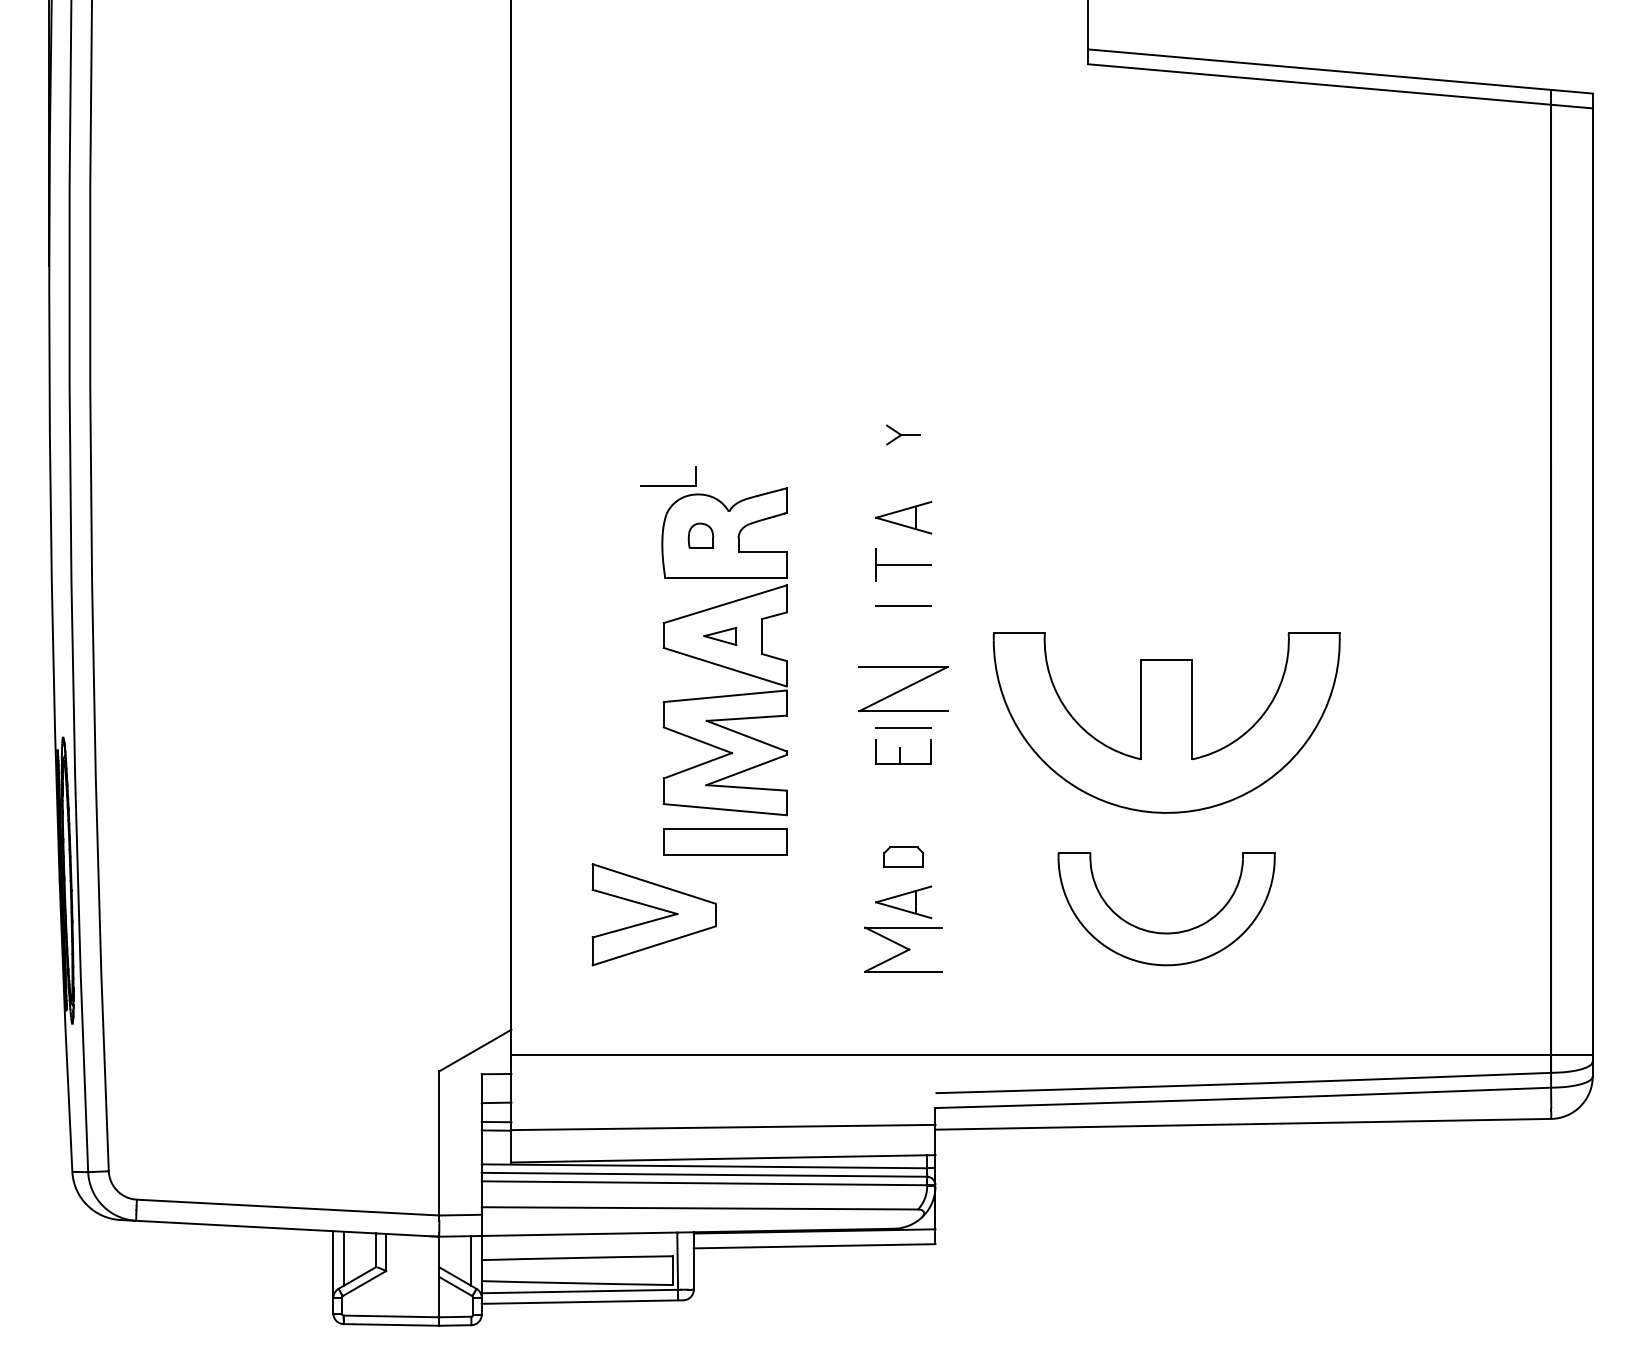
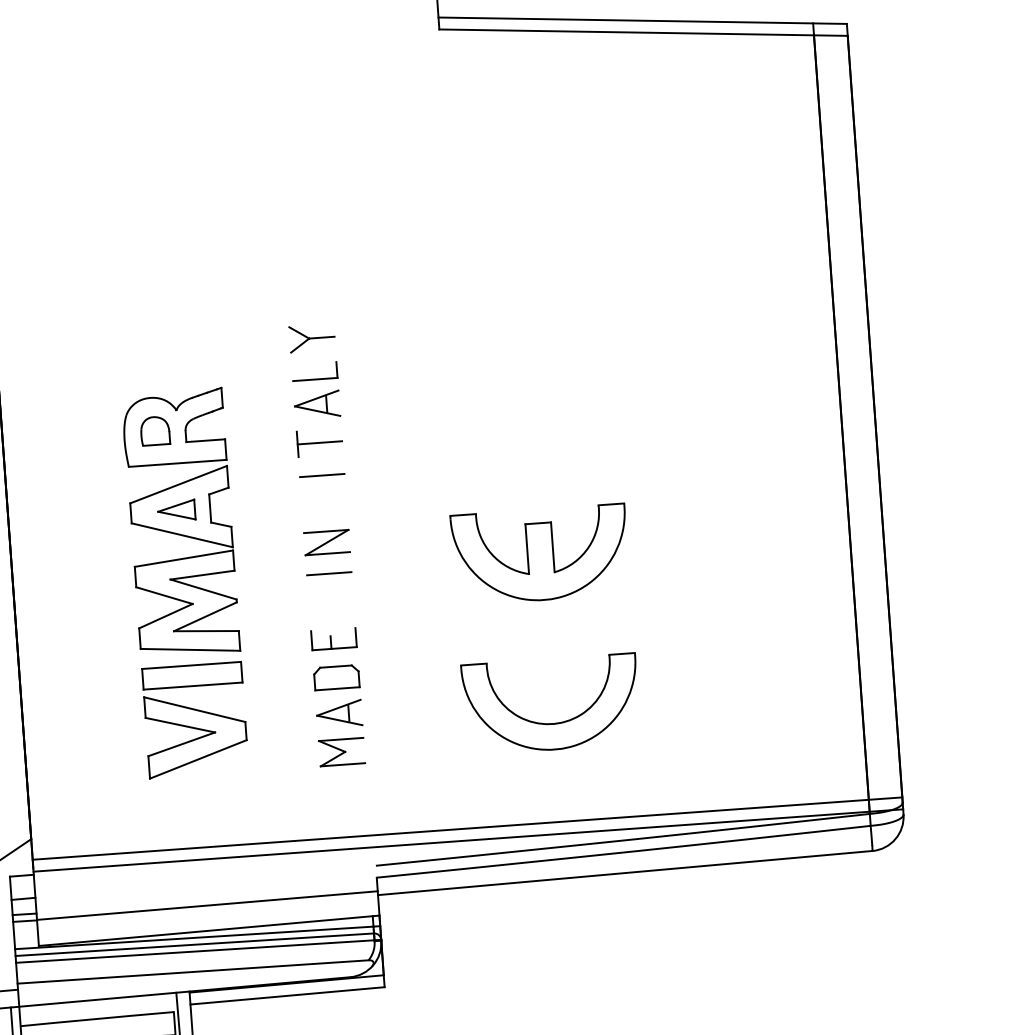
part: (903, 434) -> (312, 337), size x1.67
part: (668, 485) -> (315, 378), moved
part: (700, 535) -> (154, 430), size x1.43
part: (720, 636) -> (176, 510), size x1.43
part: (903, 688) -> (326, 542), size x0.62
part: (1166, 723) -> (540, 555), size x0.62
part: (903, 751) -> (333, 638), moved
part: (903, 856) -> (336, 677), size x1.43
part: (653, 914) -> (195, 734), moved
part: (903, 949) -> (341, 752), size x0.71
line: (1051, 1070) -> (467, 840), added

